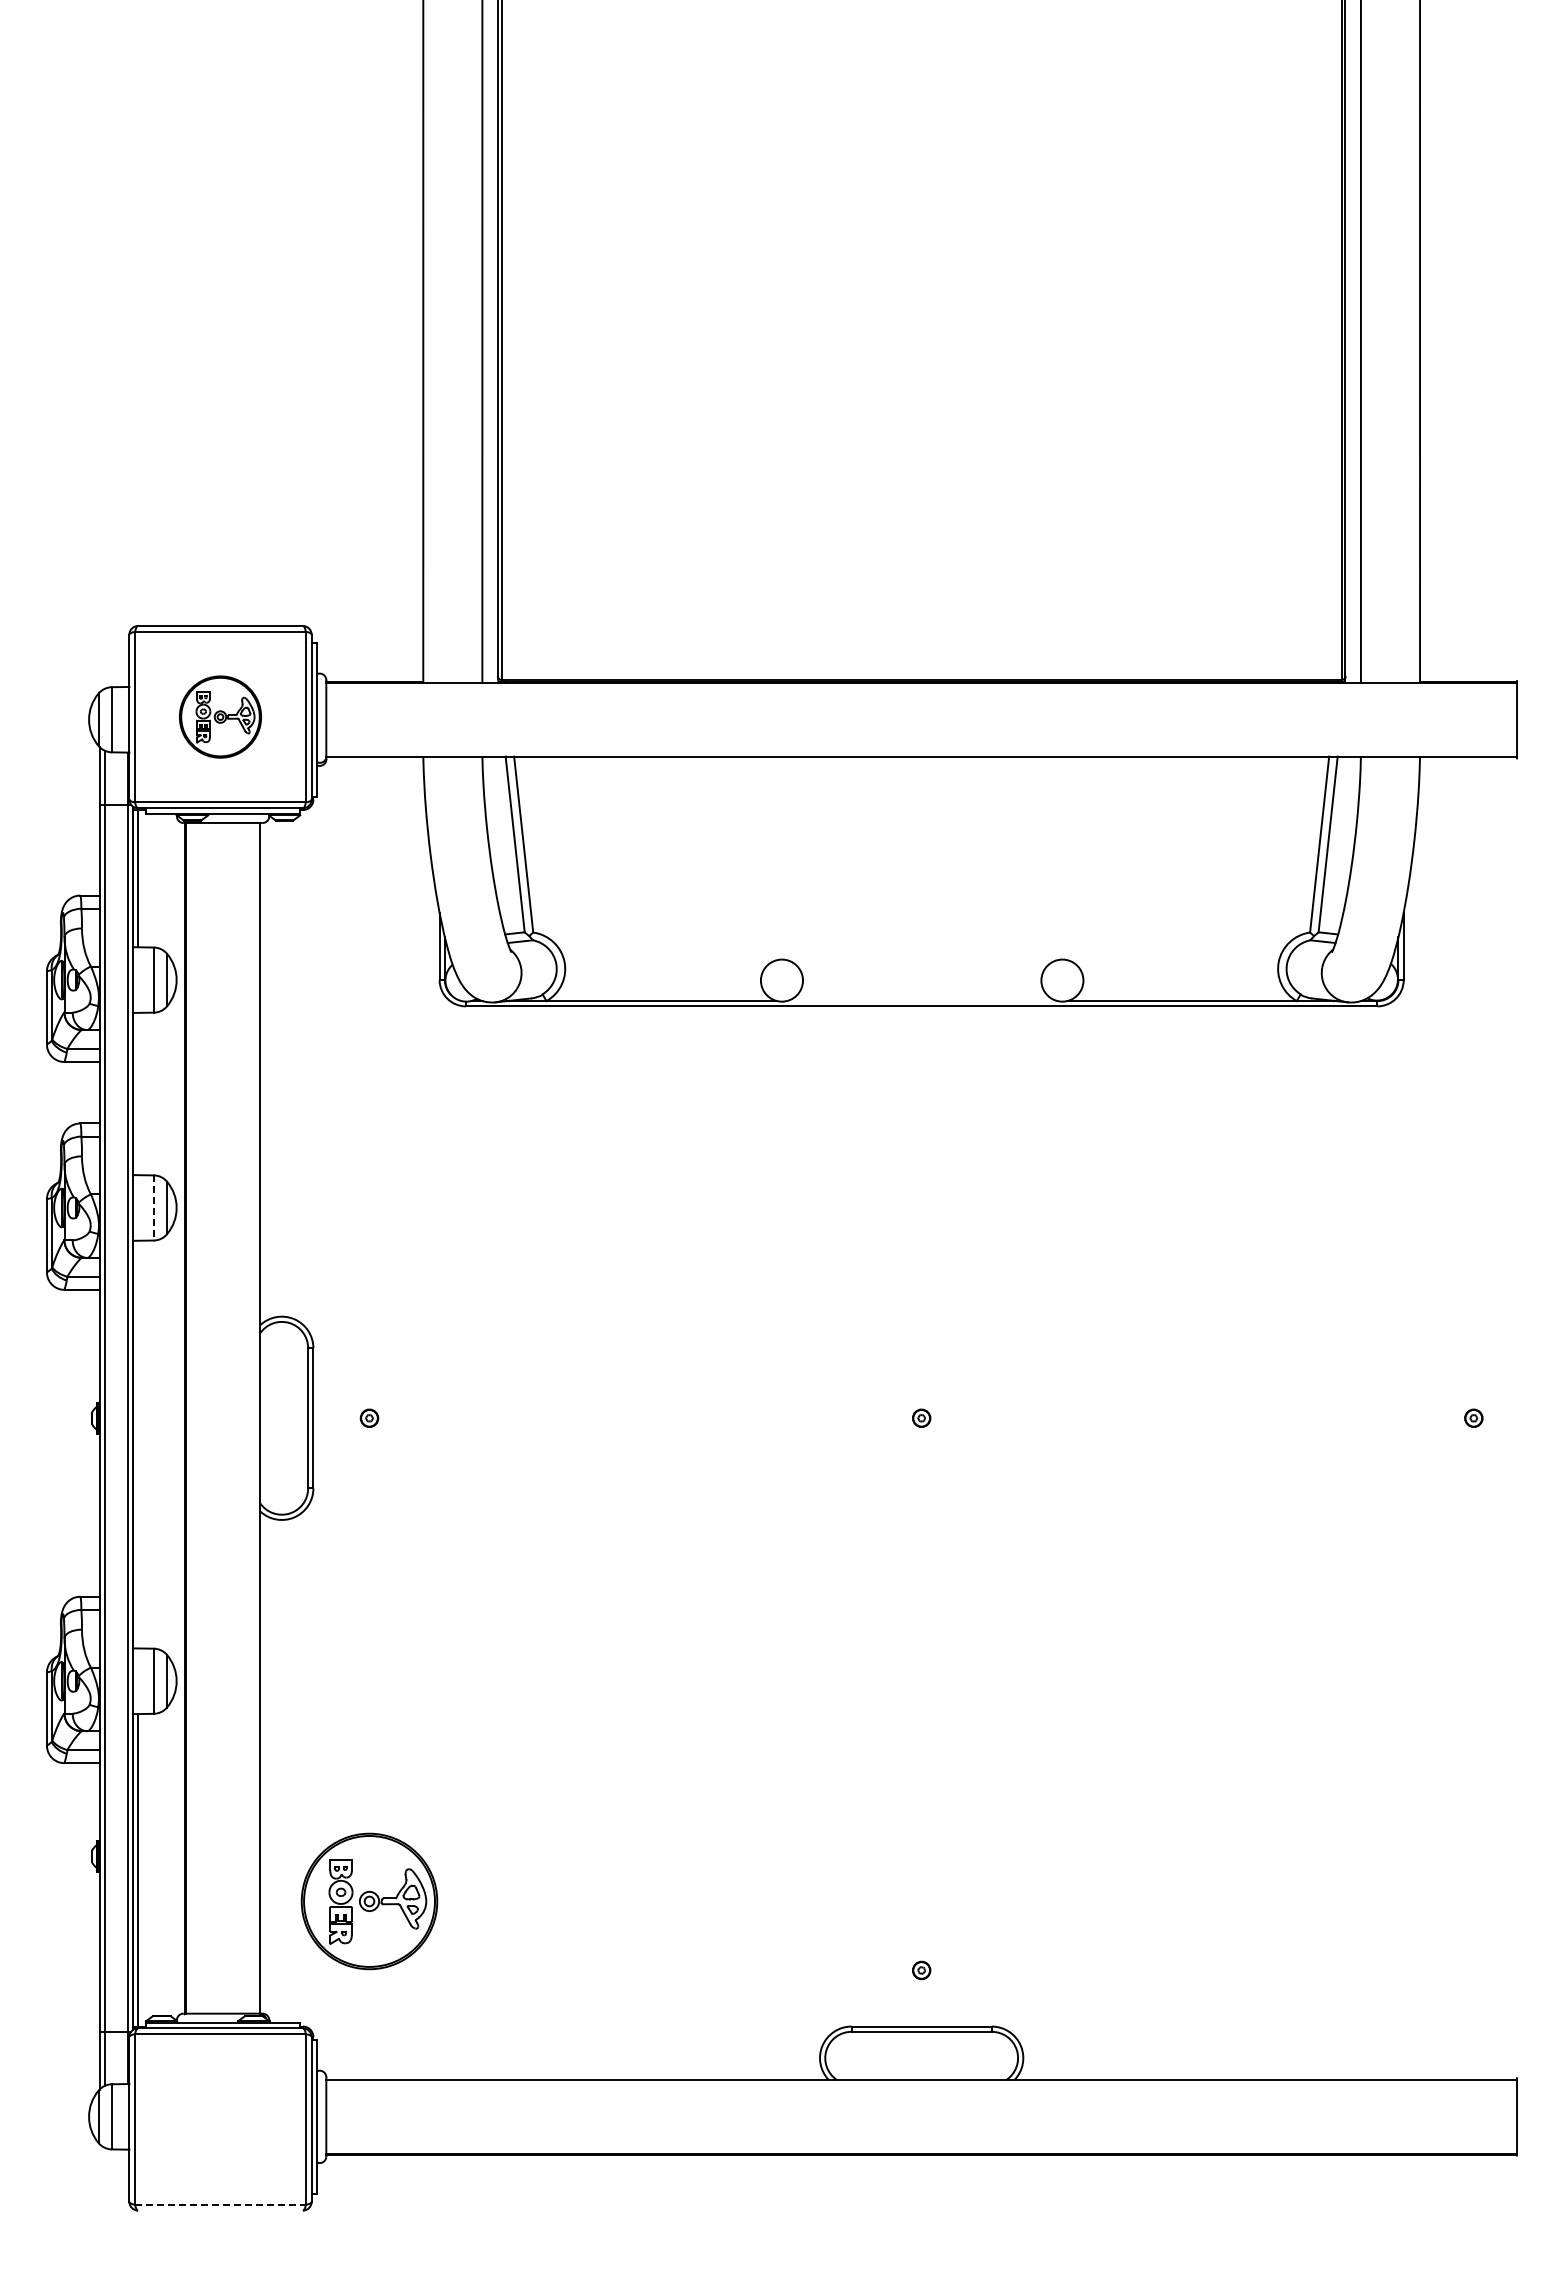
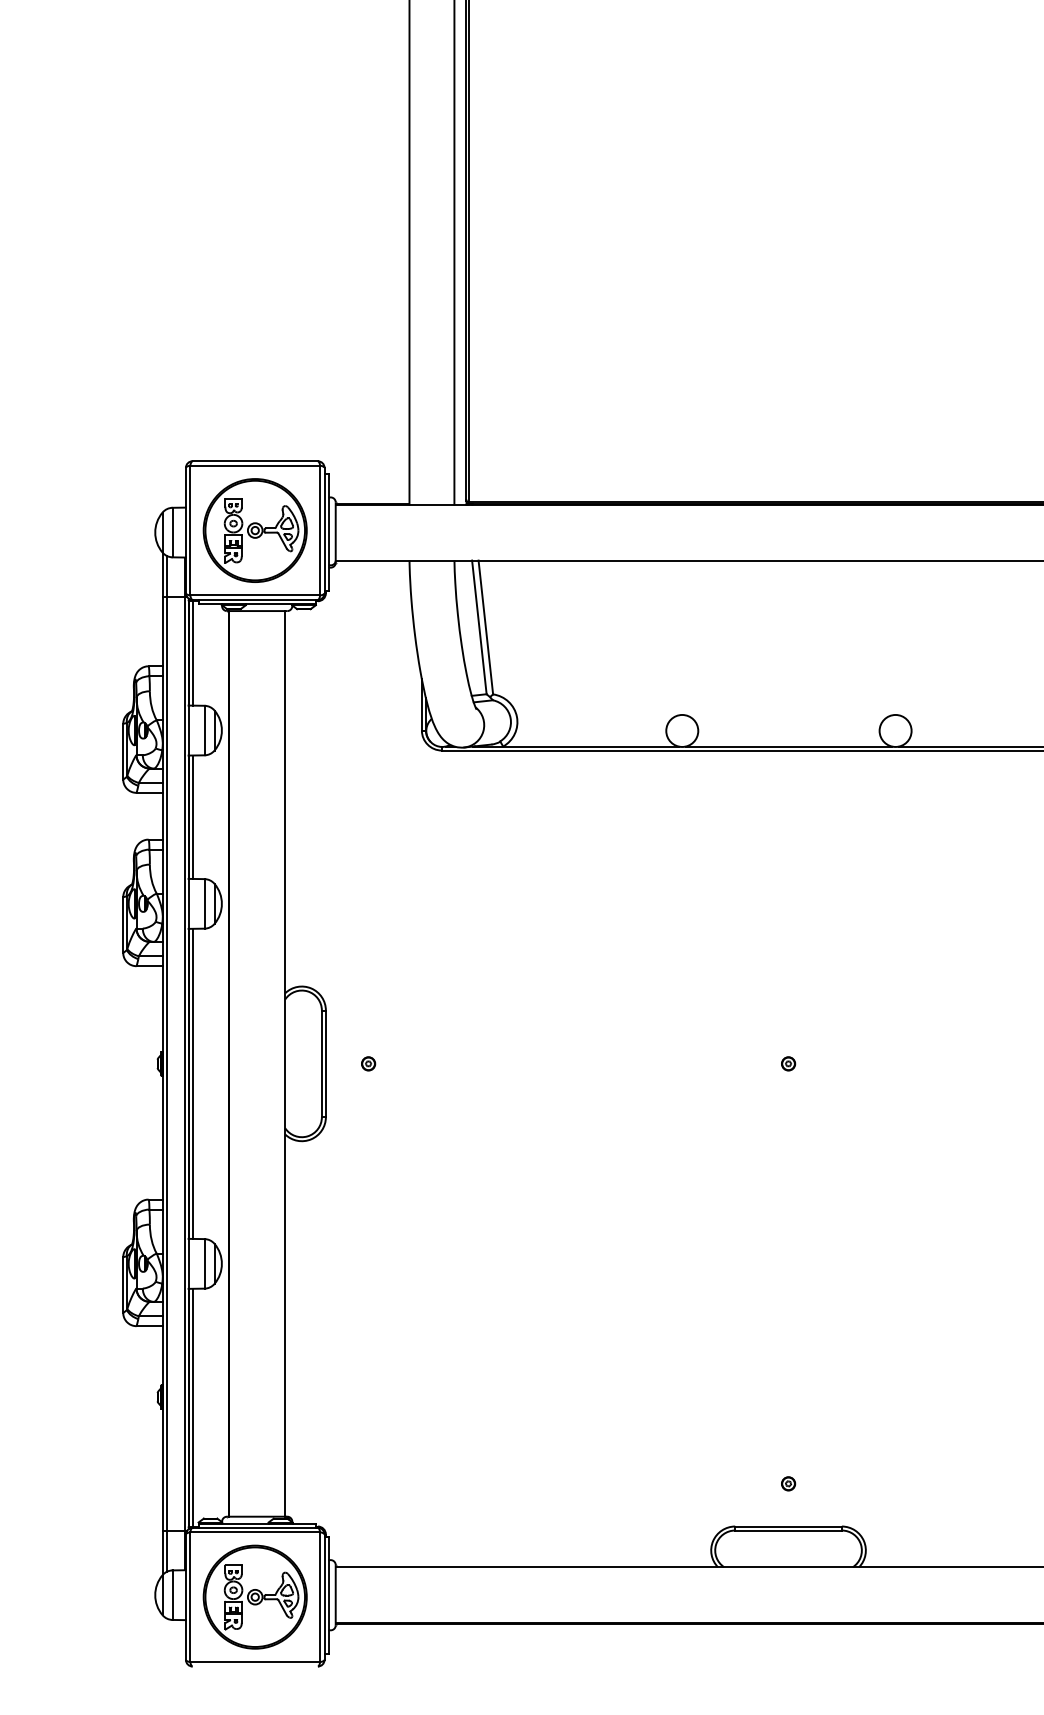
part: (220, 716) -> (255, 530), size x1.67
line: (921, 1001) -> (788, 746), added
line: (138, 1093) -> (192, 816), added
line: (153, 1207) -> (204, 903), dashed -> solid
line: (138, 1444) -> (192, 1083), added
part: (369, 1901) -> (255, 1597), moved
line: (221, 2204) -> (255, 1661), dashed -> solid

